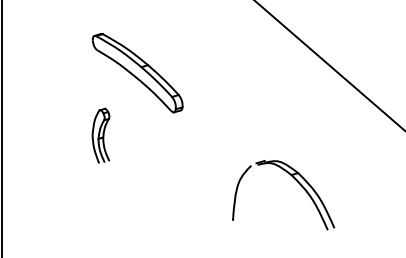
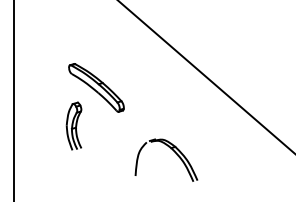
part: (100, 134) -> (73, 125), size x1.43
part: (295, 180) -> (173, 151), moved

